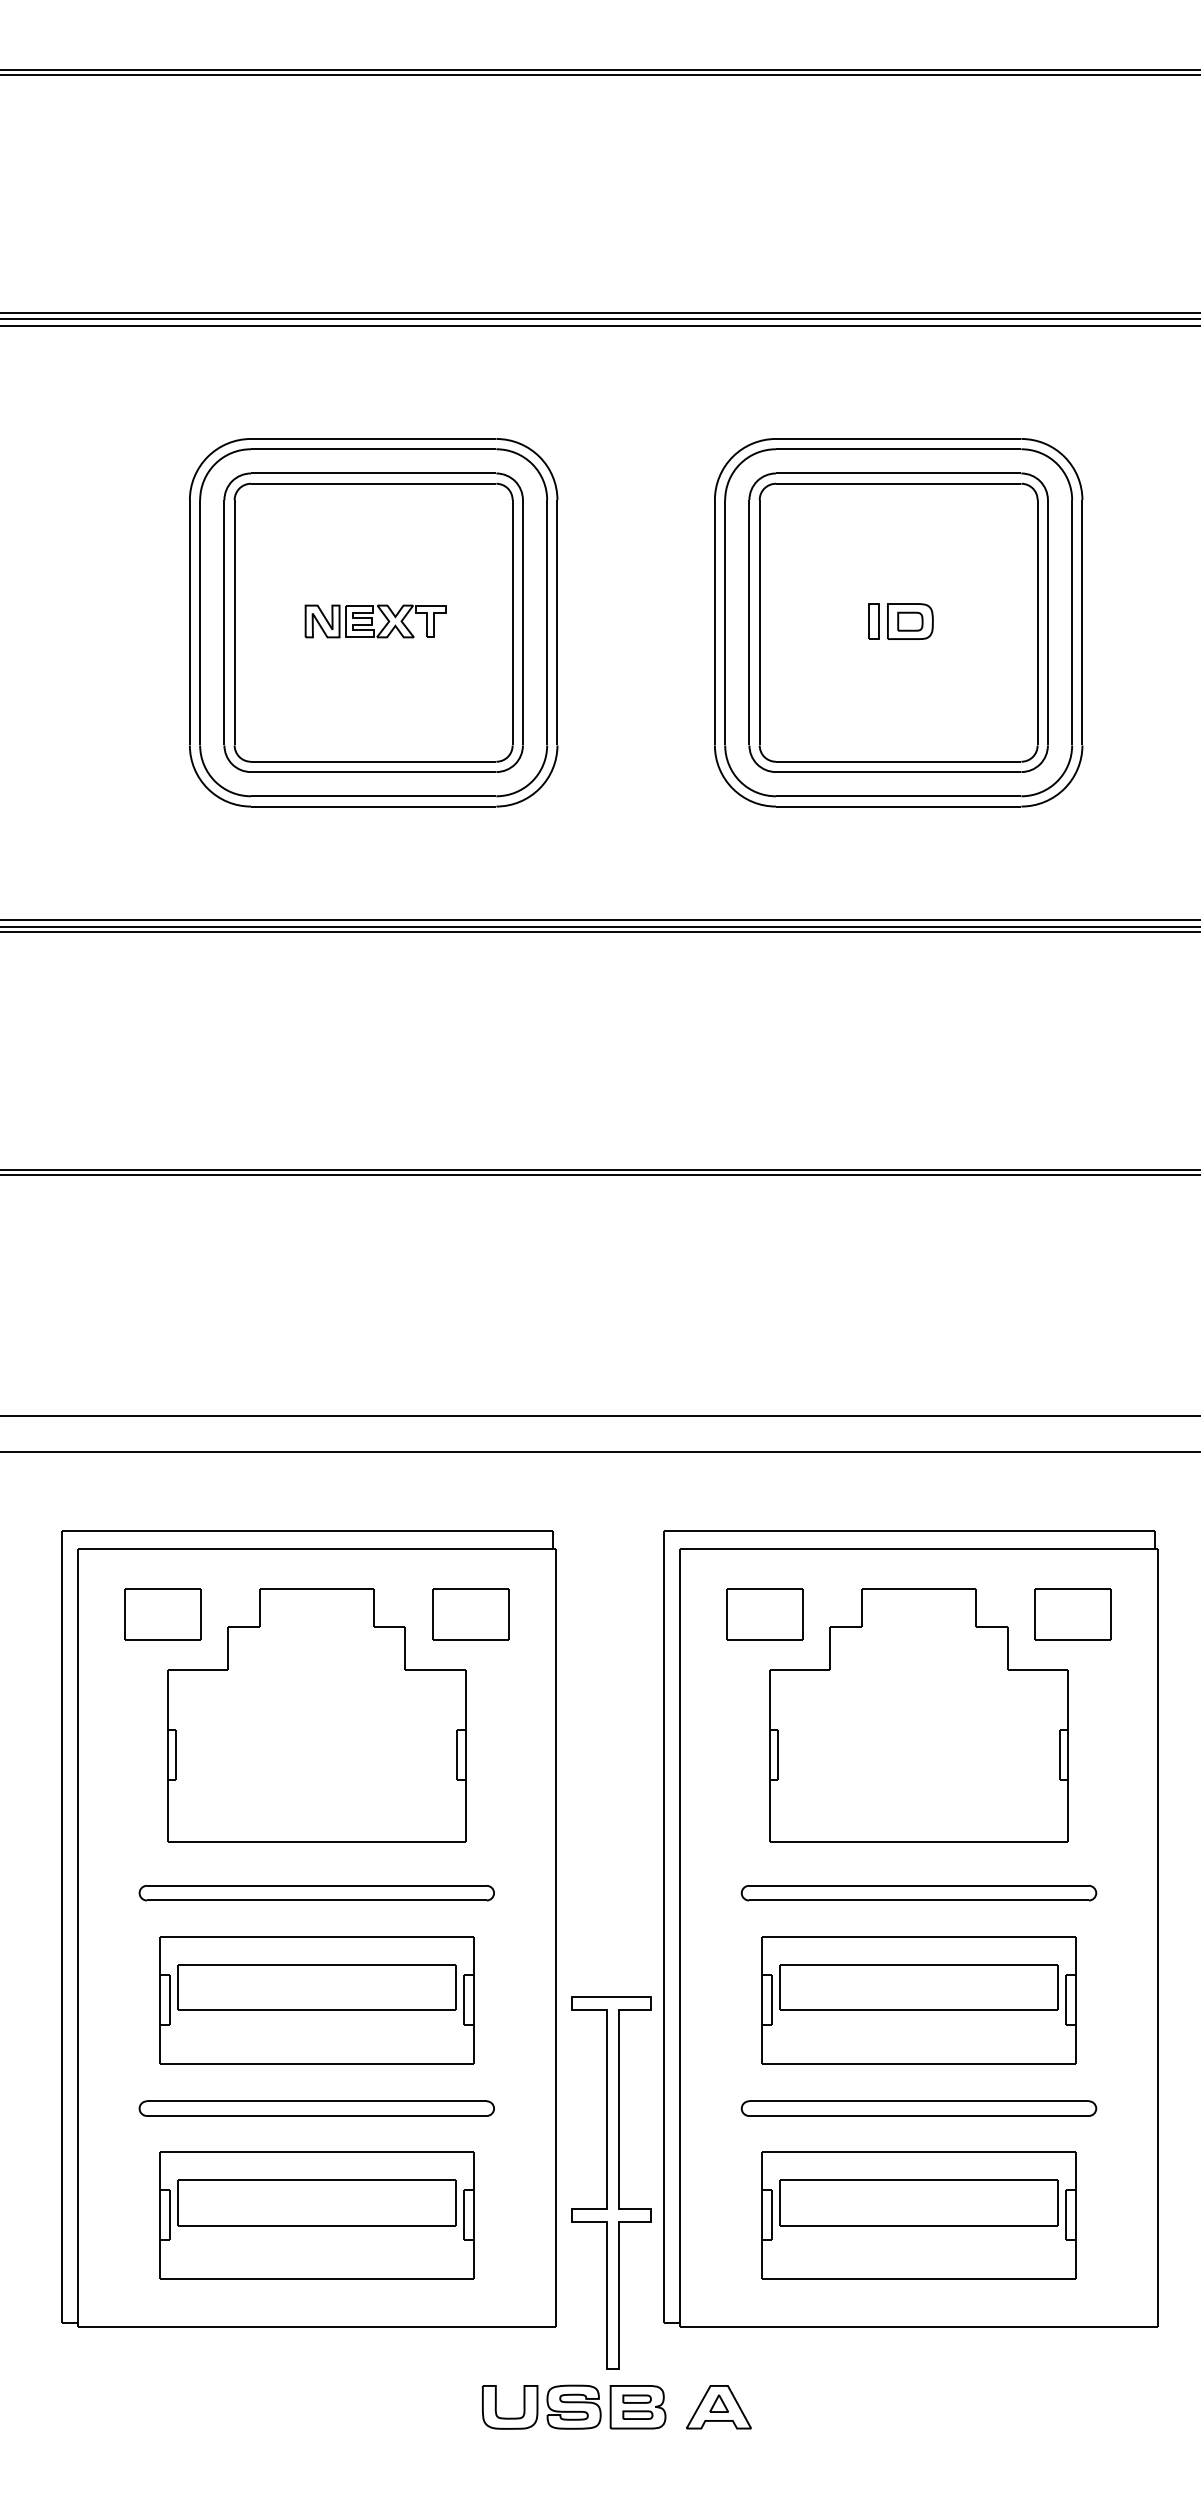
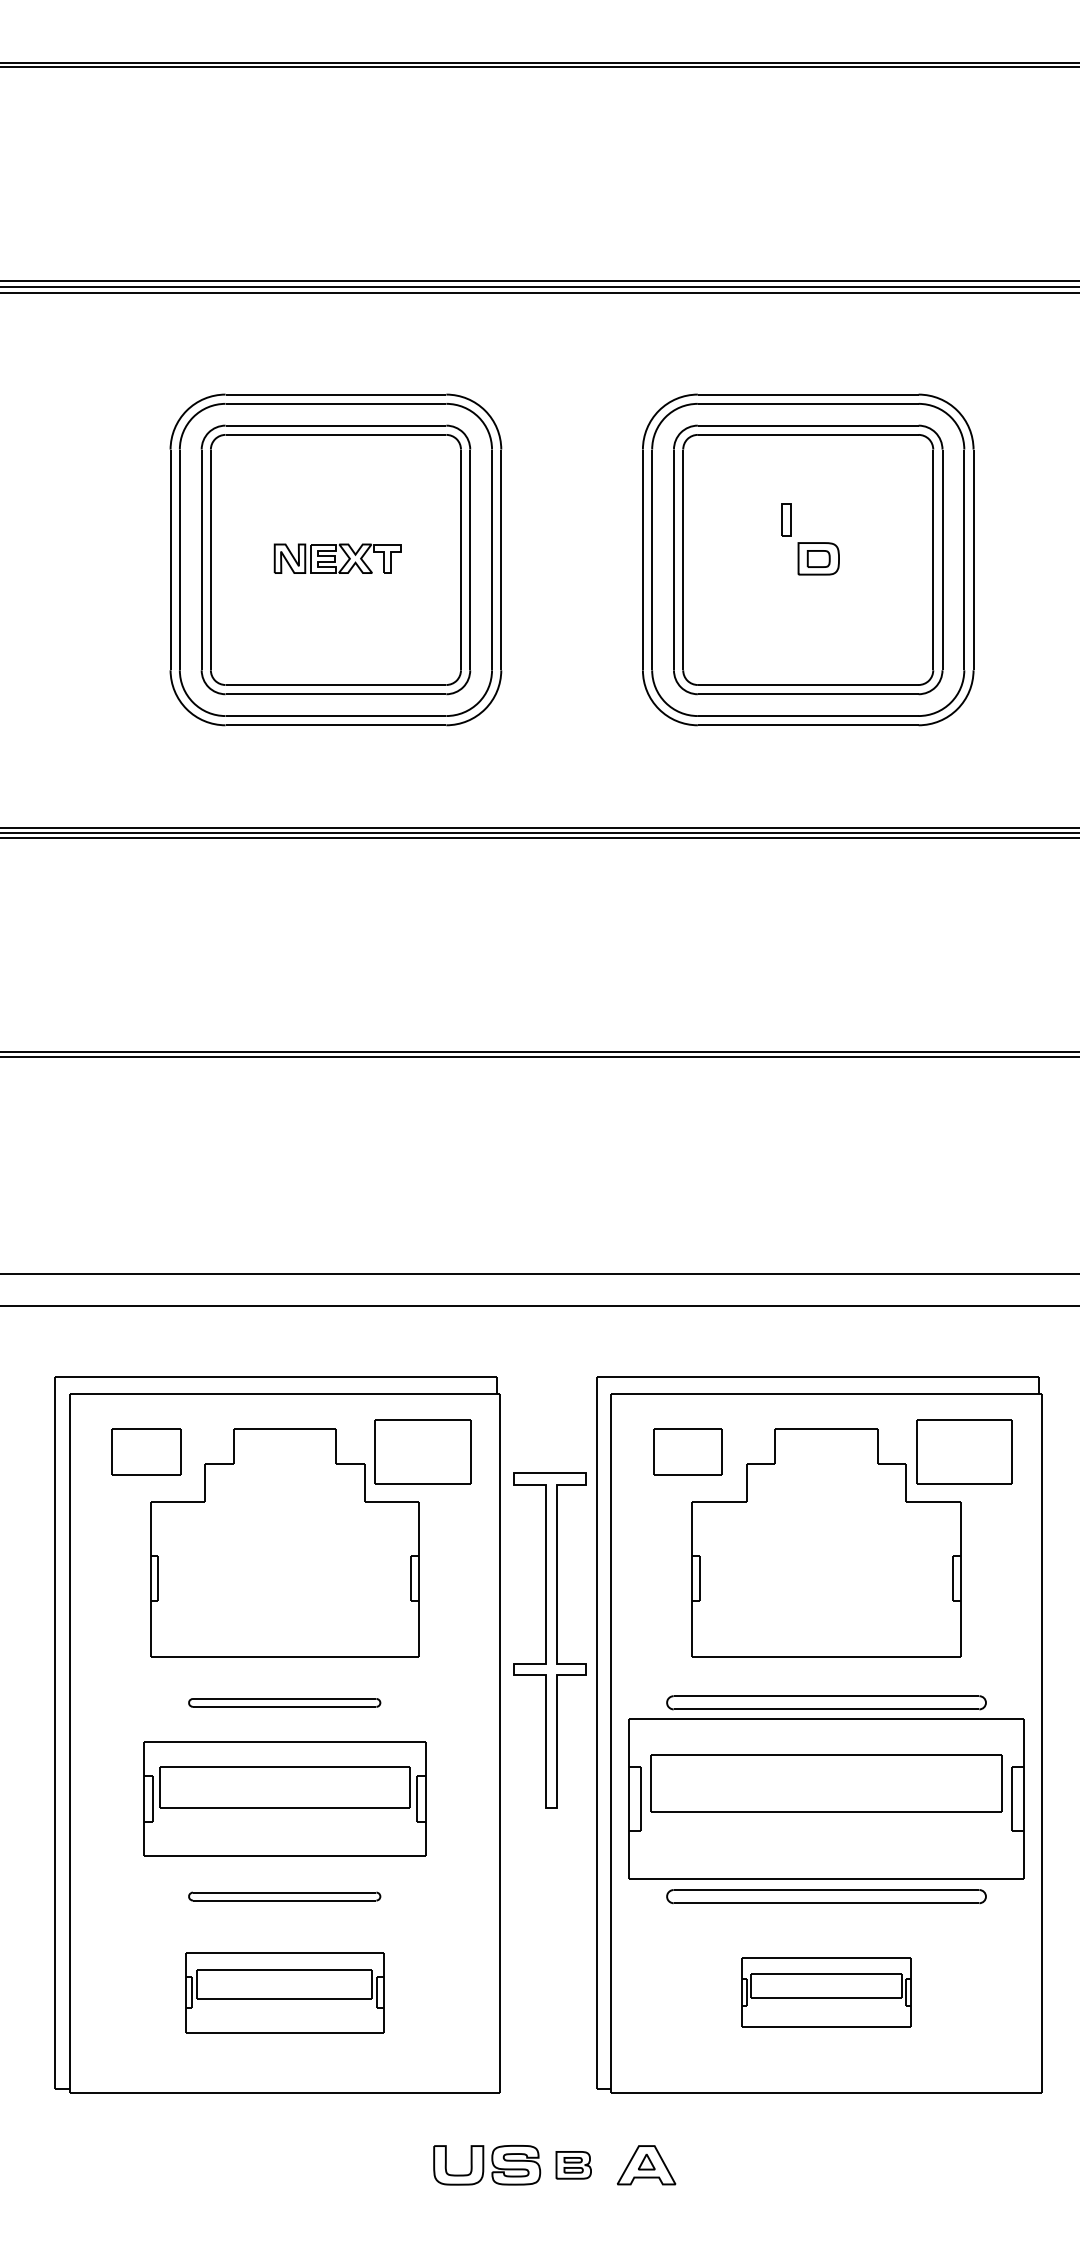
part: (873, 621) -> (785, 520), moved
part: (470, 1614) -> (423, 1452), size x1.4
part: (1072, 1614) -> (964, 1452), size x1.4
part: (316, 1893) -> (284, 1703), size x0.6
part: (918, 2000) -> (826, 1799), size x1.4
part: (316, 2108) -> (284, 1896), size x0.6
part: (611, 2182) -> (549, 1640), moved
part: (316, 2215) -> (284, 1992), size x0.7
part: (918, 2215) -> (826, 1992), size x0.6
part: (637, 2407) -> (573, 2165), size x0.7

